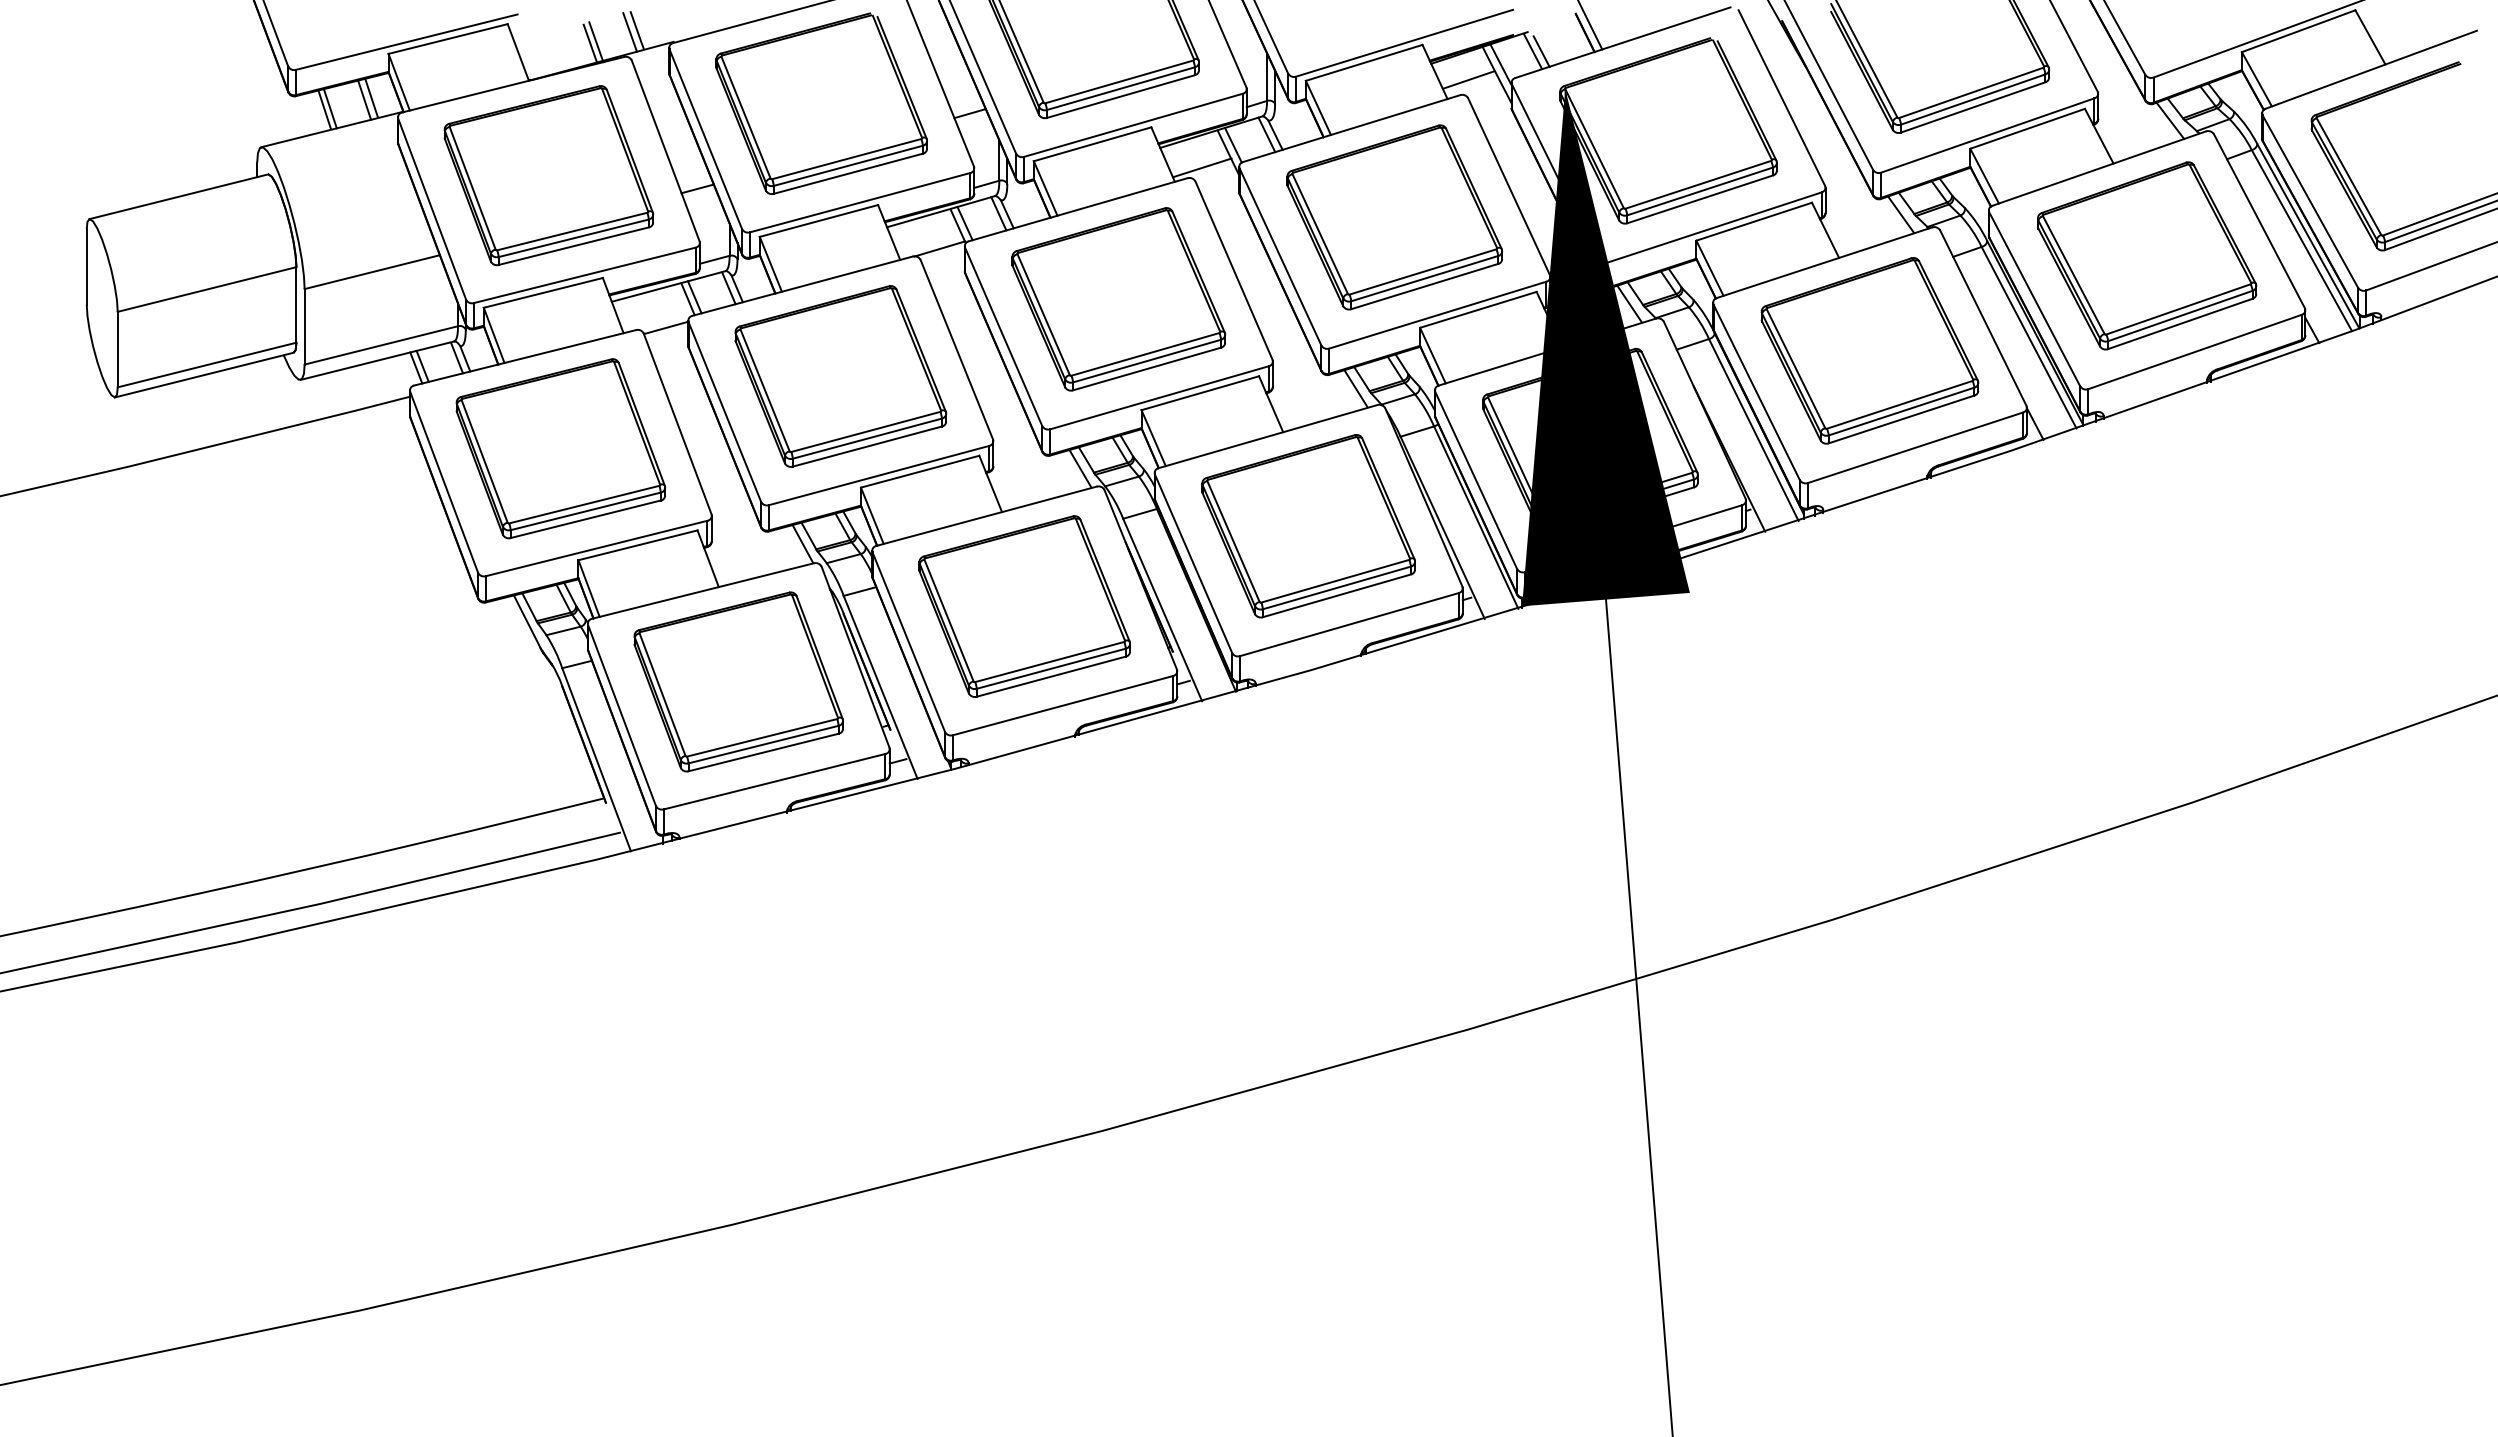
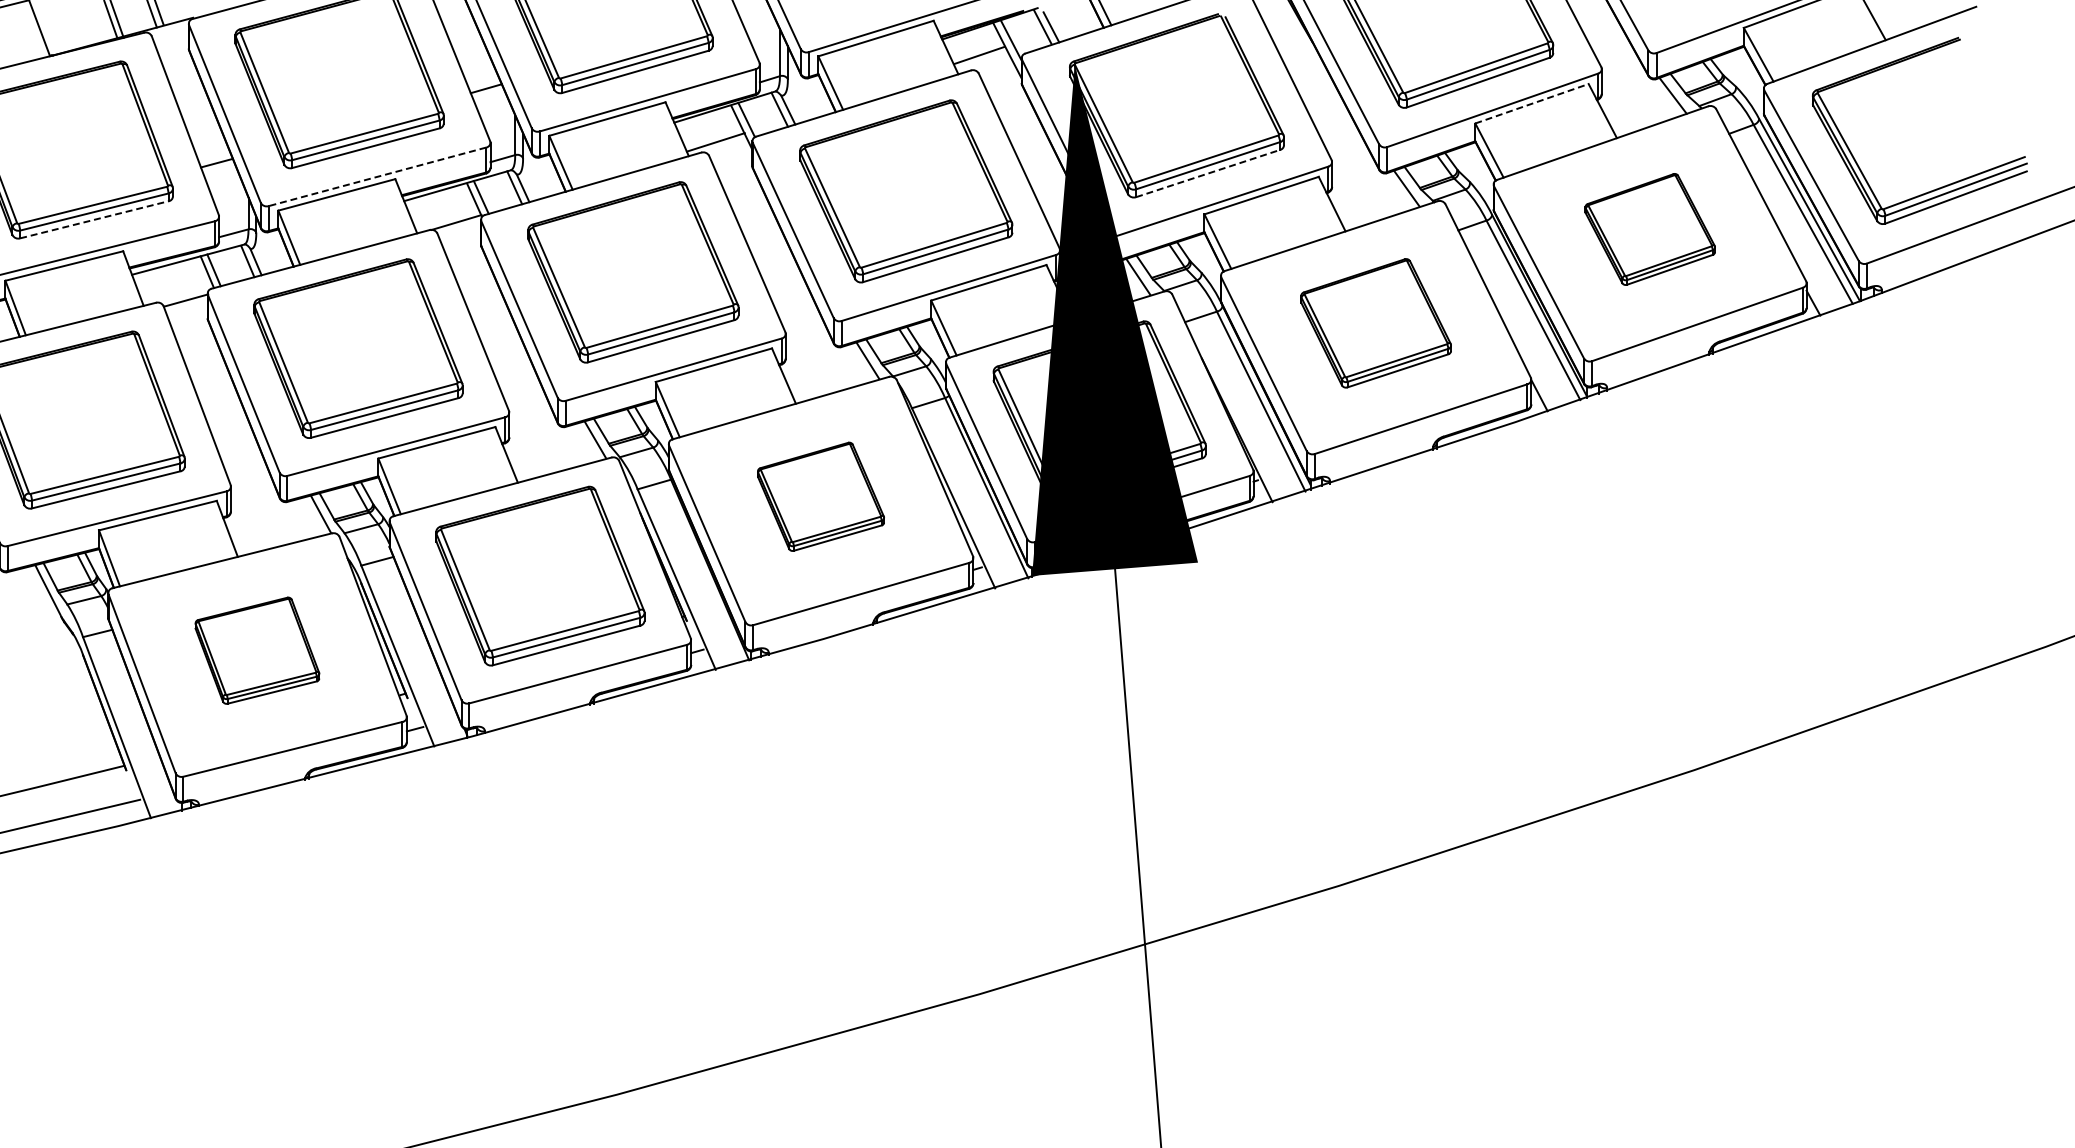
line: (2027, 128) -> (1531, 103), solid -> dashed
line: (1700, 199) -> (1208, 173), solid -> dashed
line: (860, 202) -> (377, 176), solid -> dashed
line: (574, 246) -> (95, 220), solid -> dashed
part: (2147, 255) -> (1650, 229), size x0.6
part: (1869, 350) -> (1375, 322), size x0.7
part: (1308, 526) -> (820, 496), size x0.6
part: (738, 681) -> (257, 650), size x0.6

